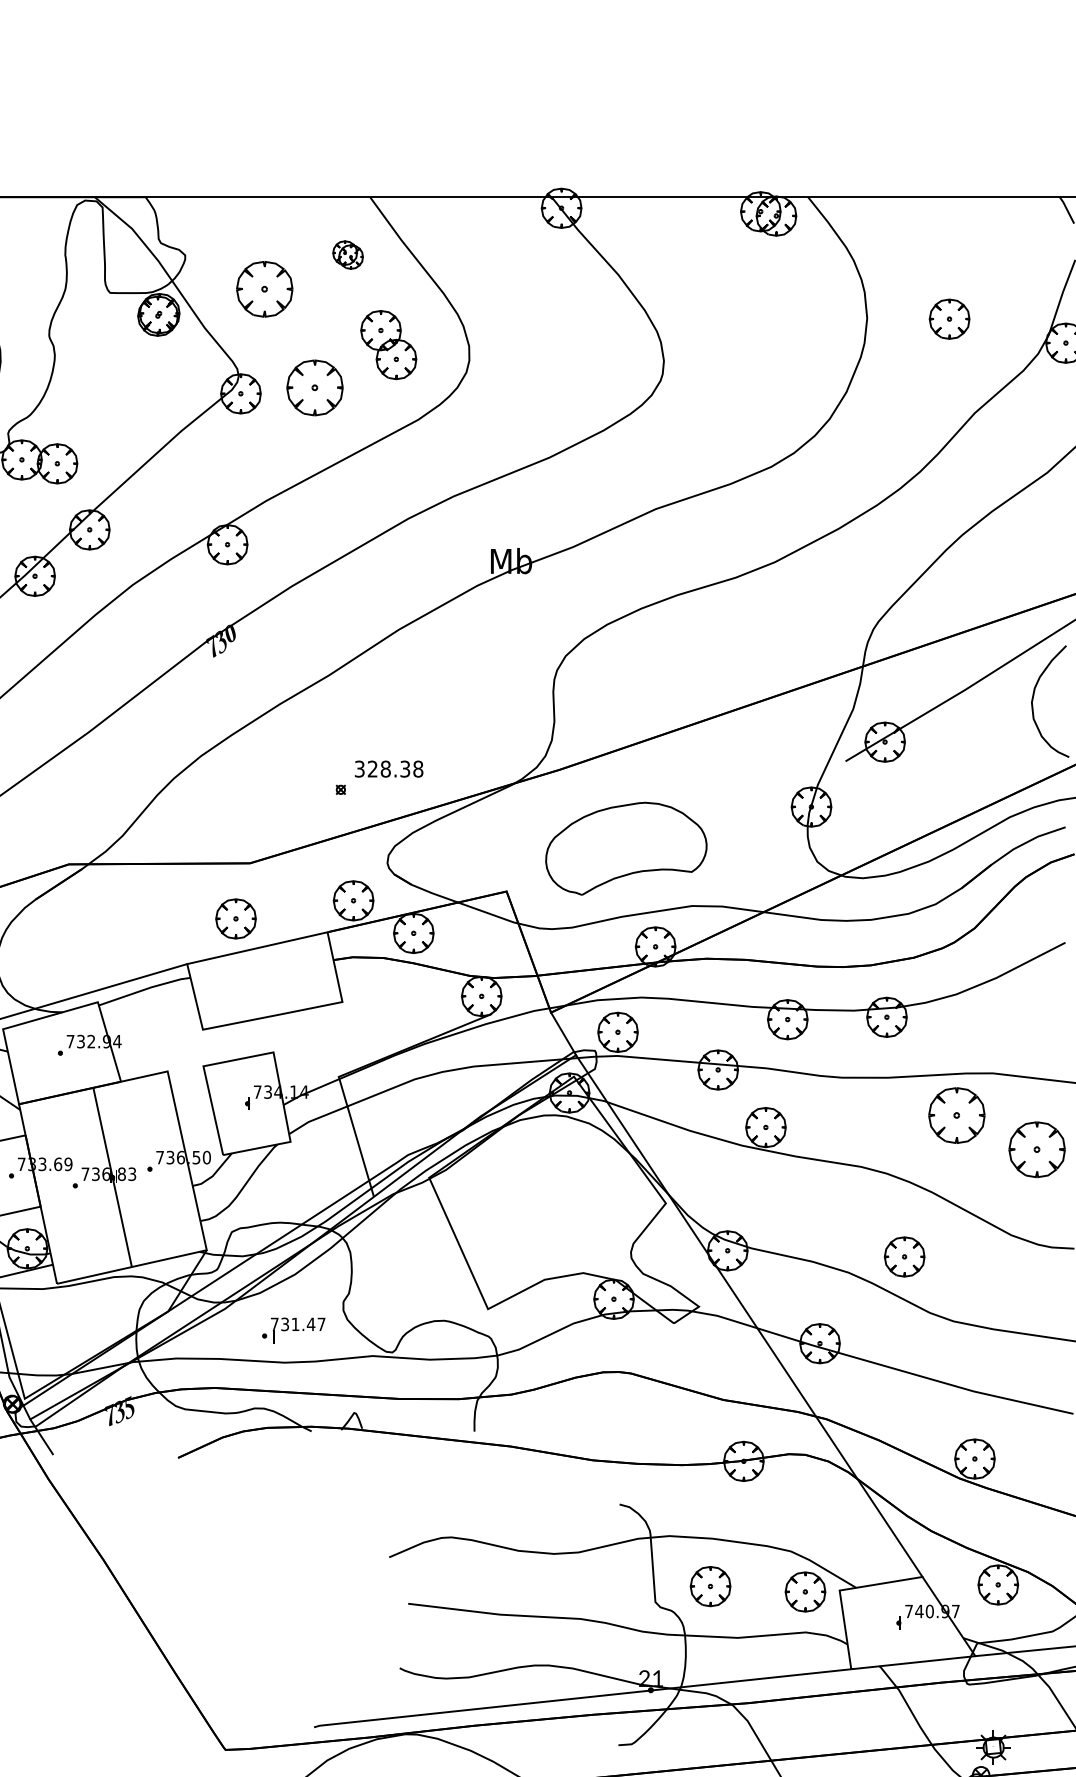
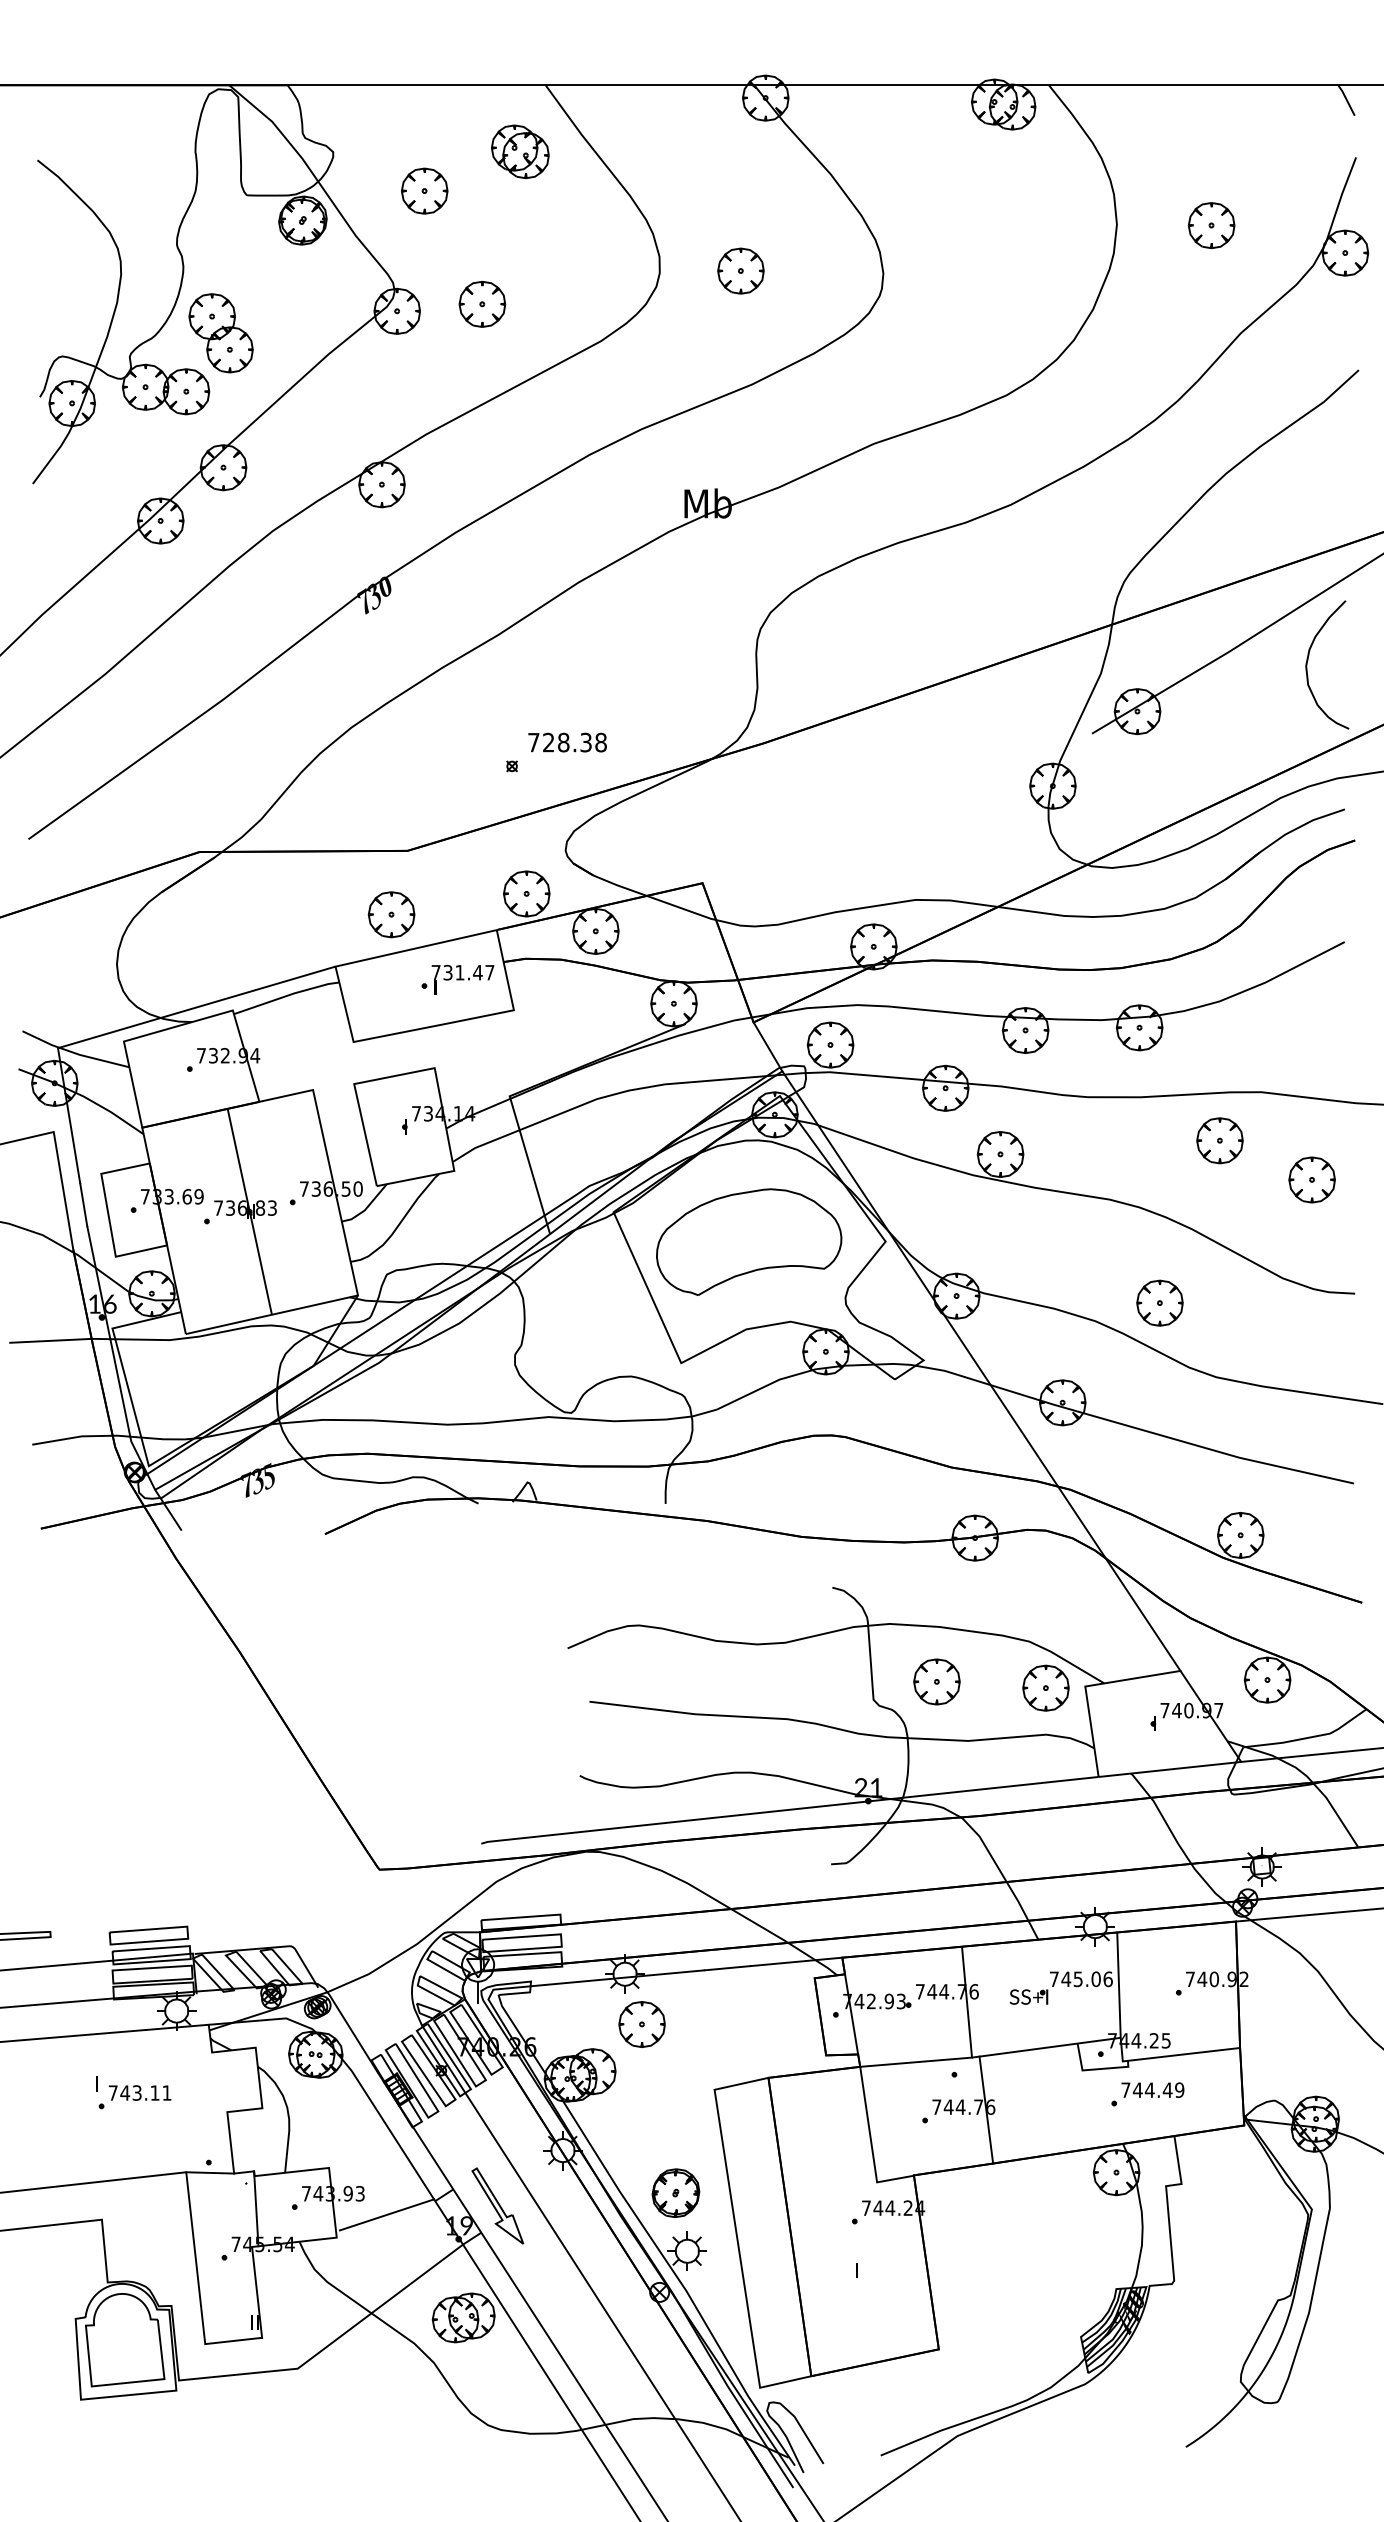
part: (348, 254) -> (520, 151), size x1.67
part: (264, 288) -> (424, 190), size x0.71
part: (388, 345) -> (220, 333), moved
part: (539, 358) -> (740, 270), added
part: (315, 387) -> (482, 303), size x0.71
text: (359, 769) -> (533, 742), 328.38 -> 728.38
part: (626, 848) -> (749, 1241), moved
part: (956, 1115) -> (1219, 1140), size x0.71
part: (1036, 1149) -> (1311, 1179), size x0.71
part: (293, 1330) -> (457, 979), moved

